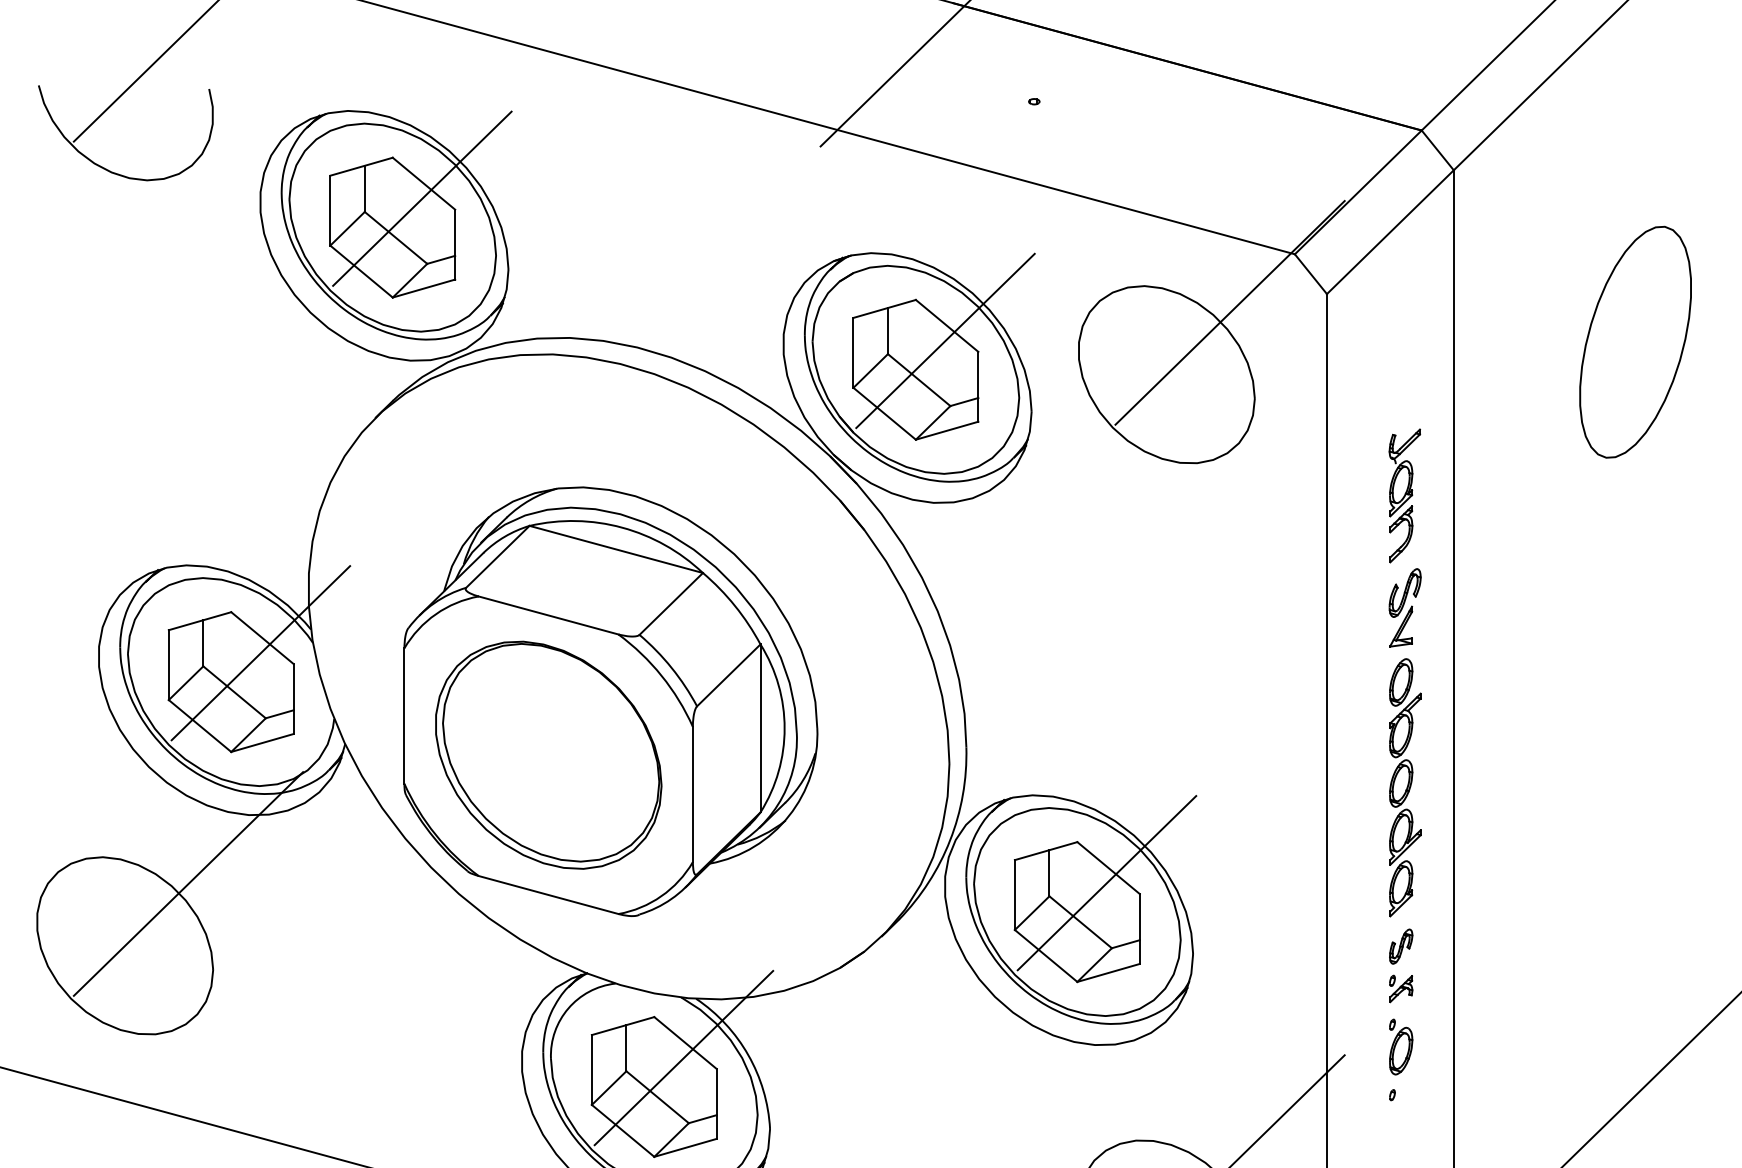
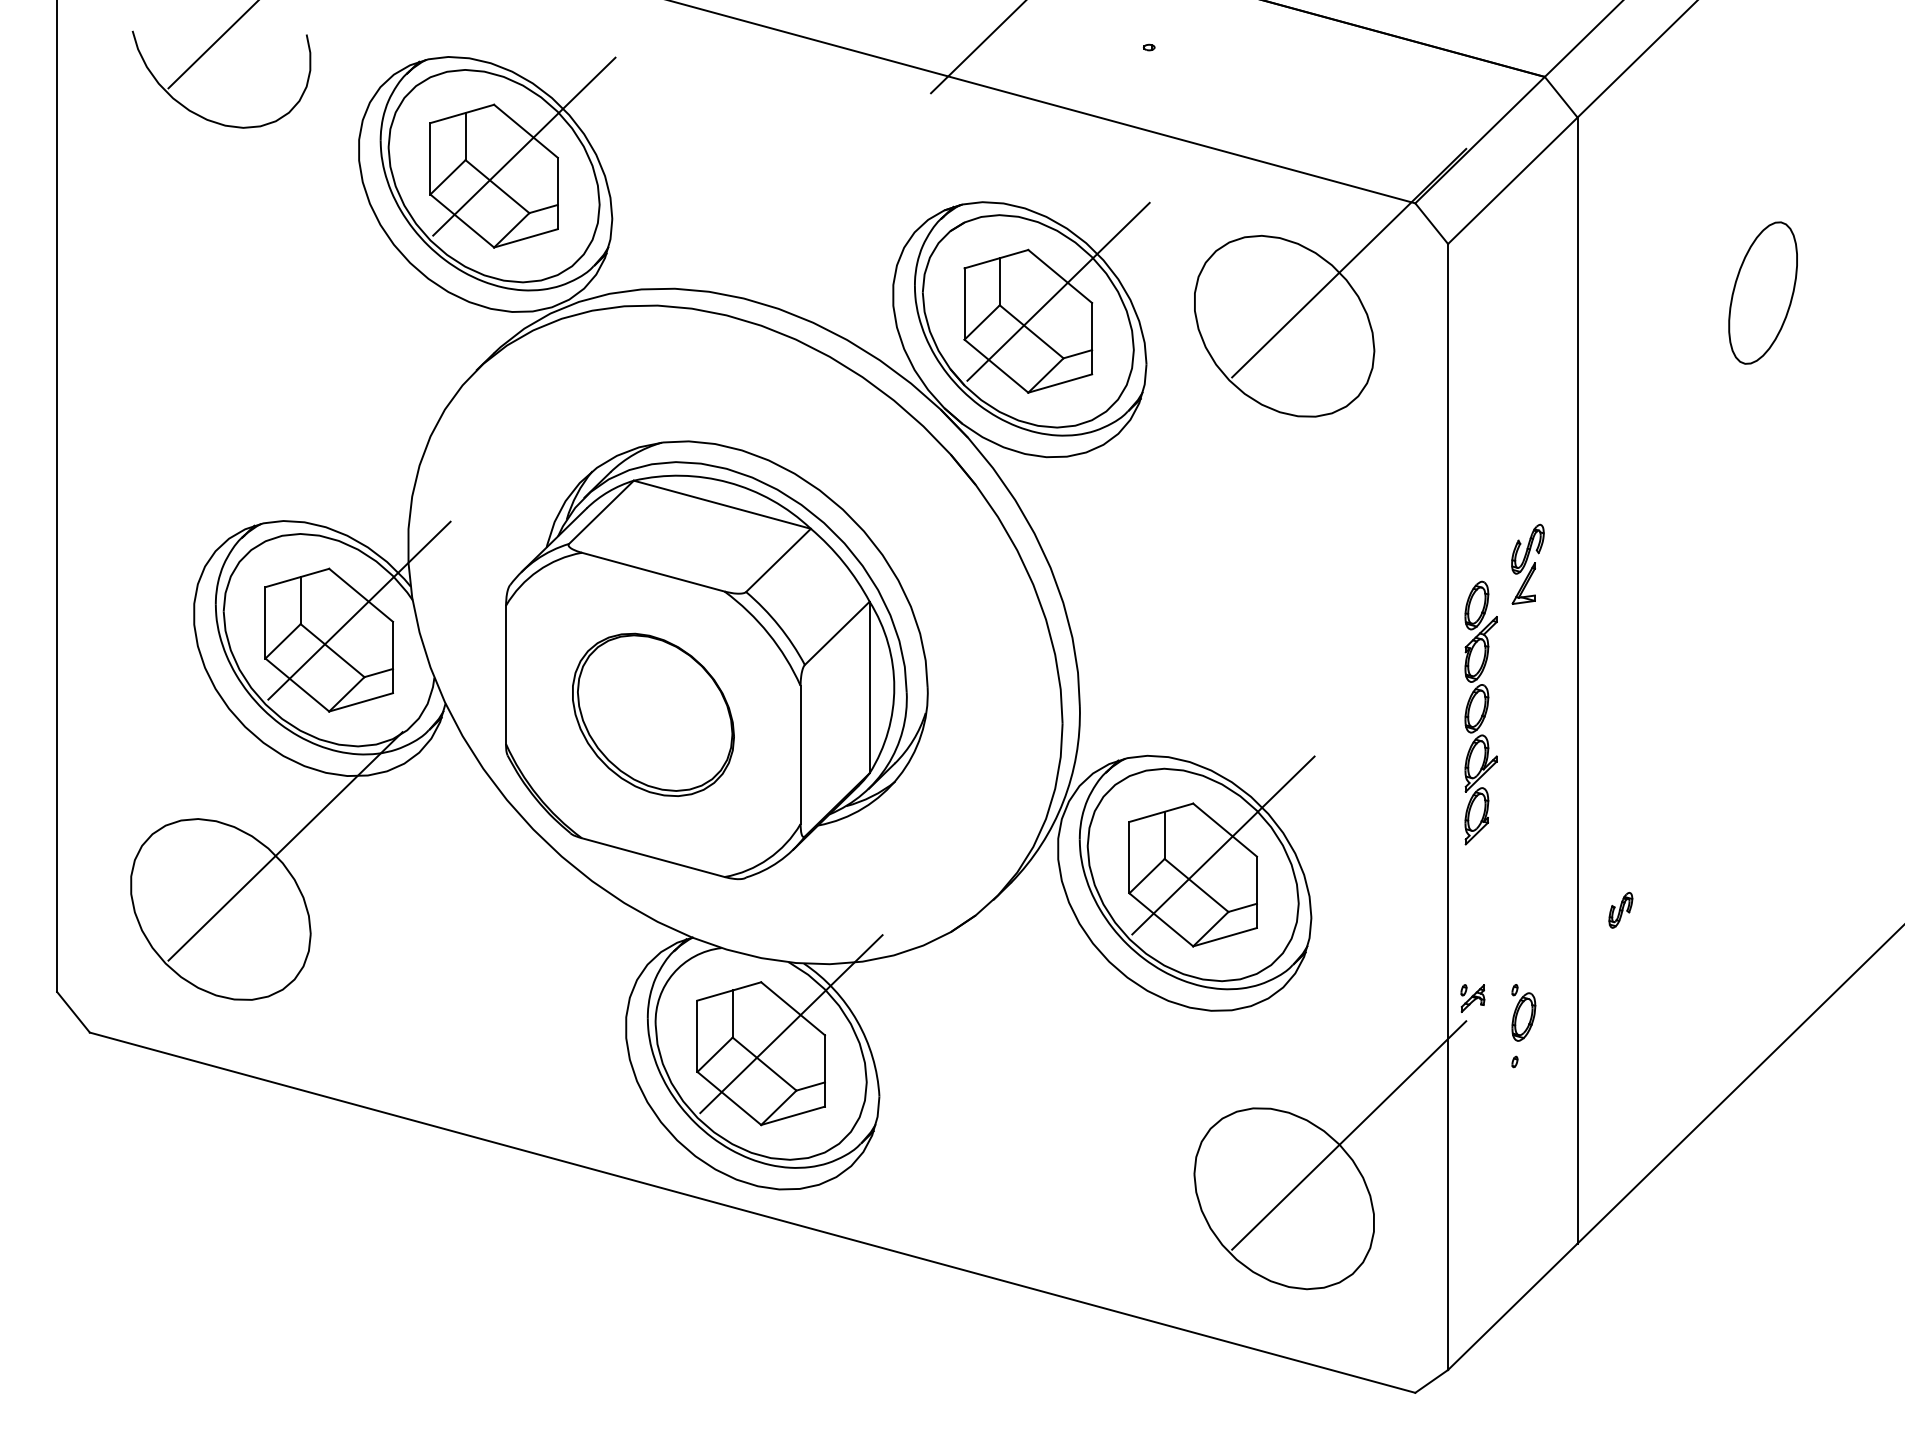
part: (1634, 341) -> (1762, 292), size x0.6
part: (1404, 495) -> (1527, 449), removed
part: (548, 754) -> (653, 714), size x0.7
part: (1404, 787) -> (1480, 712), moved
part: (1400, 946) -> (1620, 910), moved
part: (1400, 988) -> (1472, 998), moved

